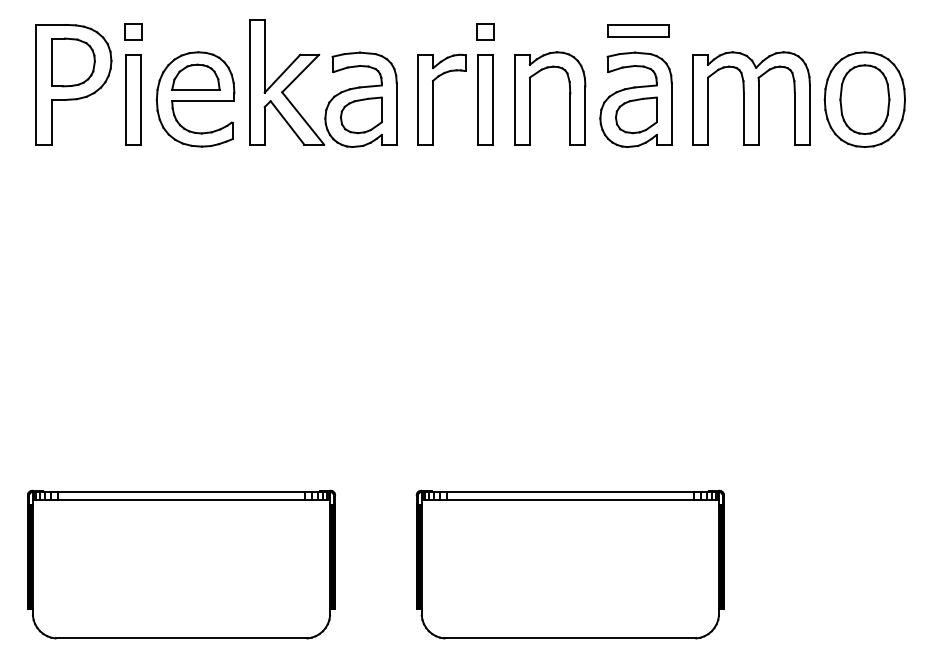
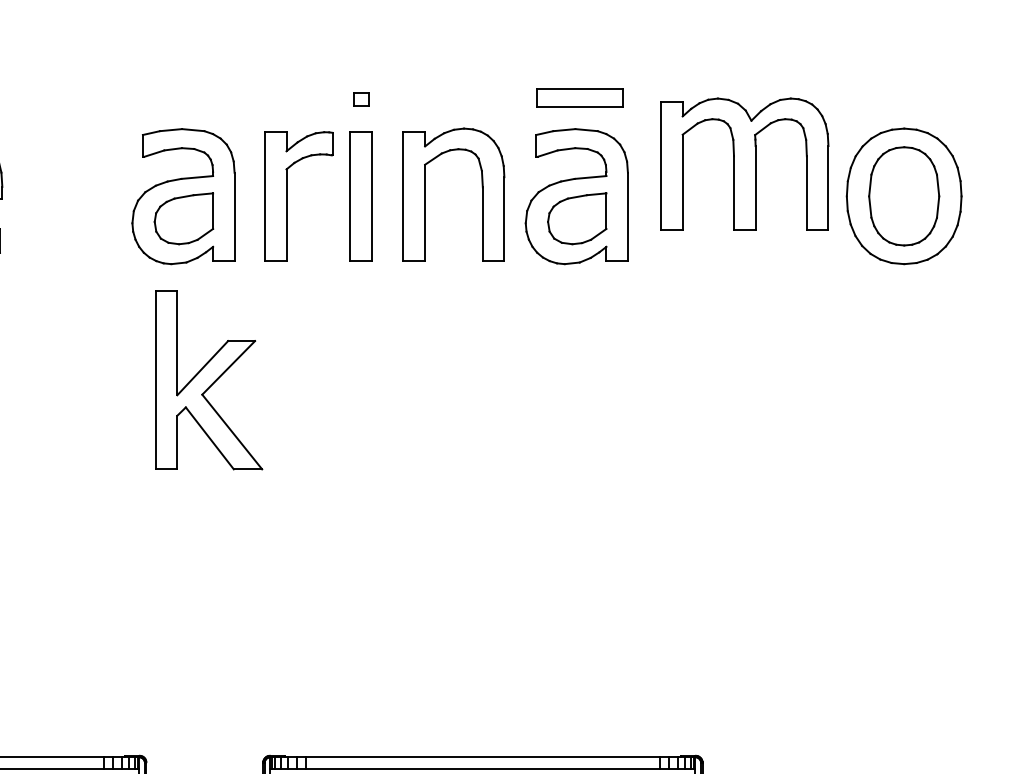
part: (485, 31) -> (361, 98), size x0.6
part: (287, 82) -> (209, 380), moved
part: (751, 98) -> (744, 164), moved

